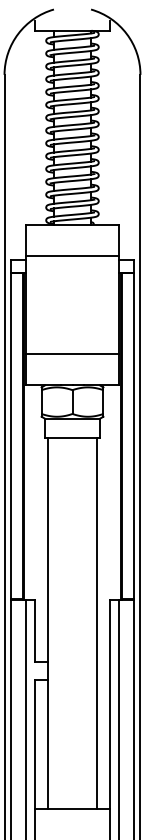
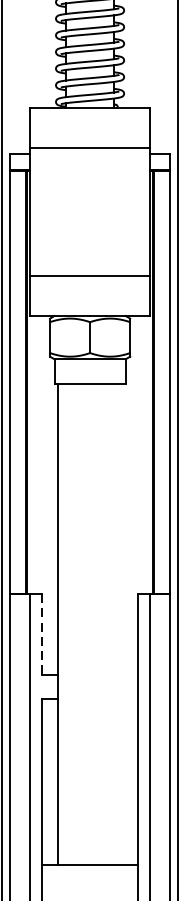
line: (97, 622) -> (122, 623), removed
line: (35, 630) -> (42, 633), solid -> dashed

